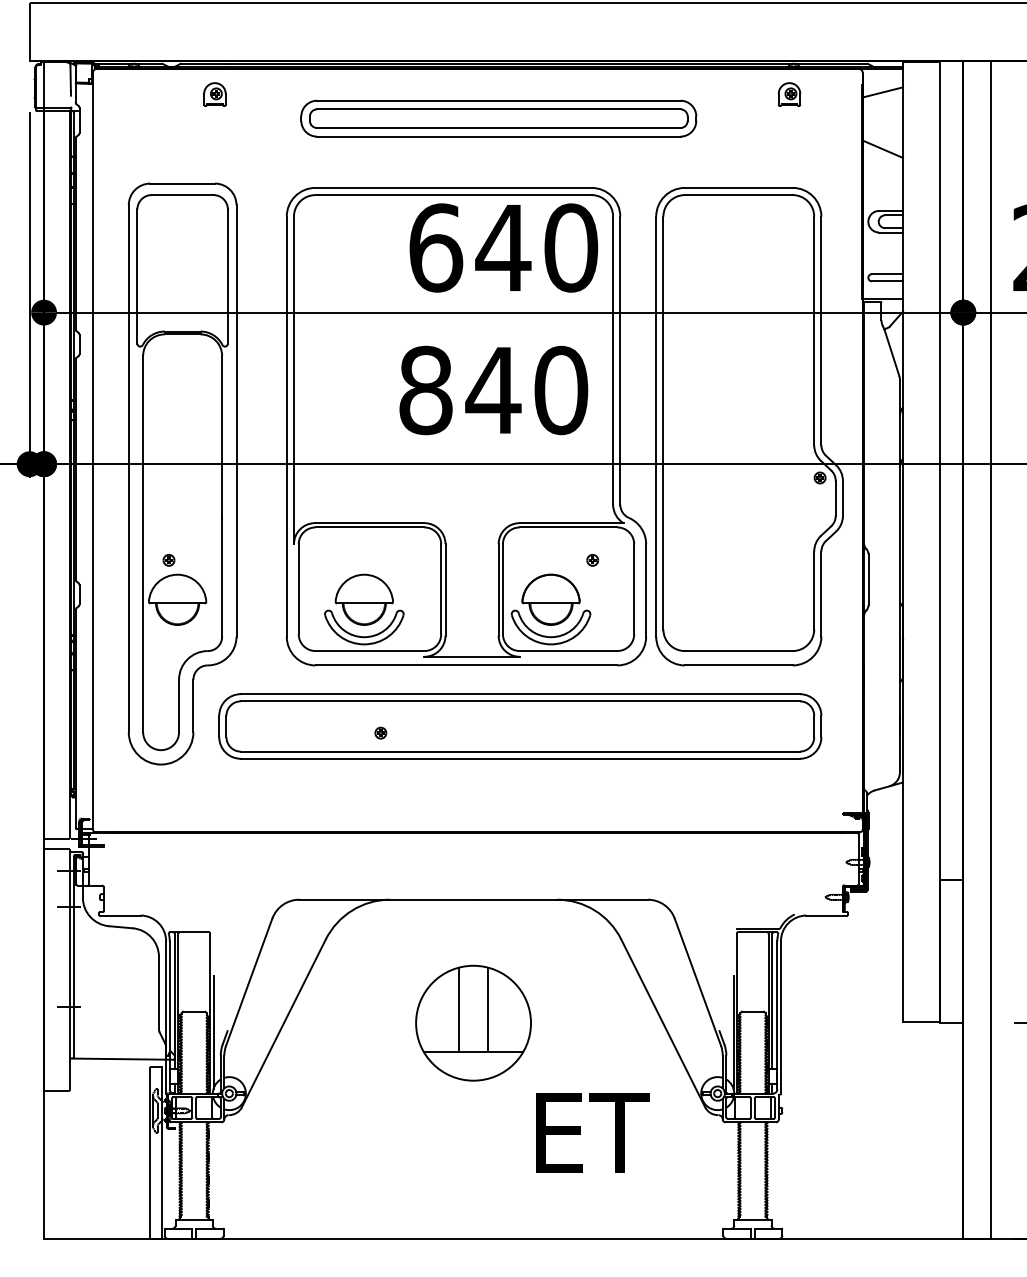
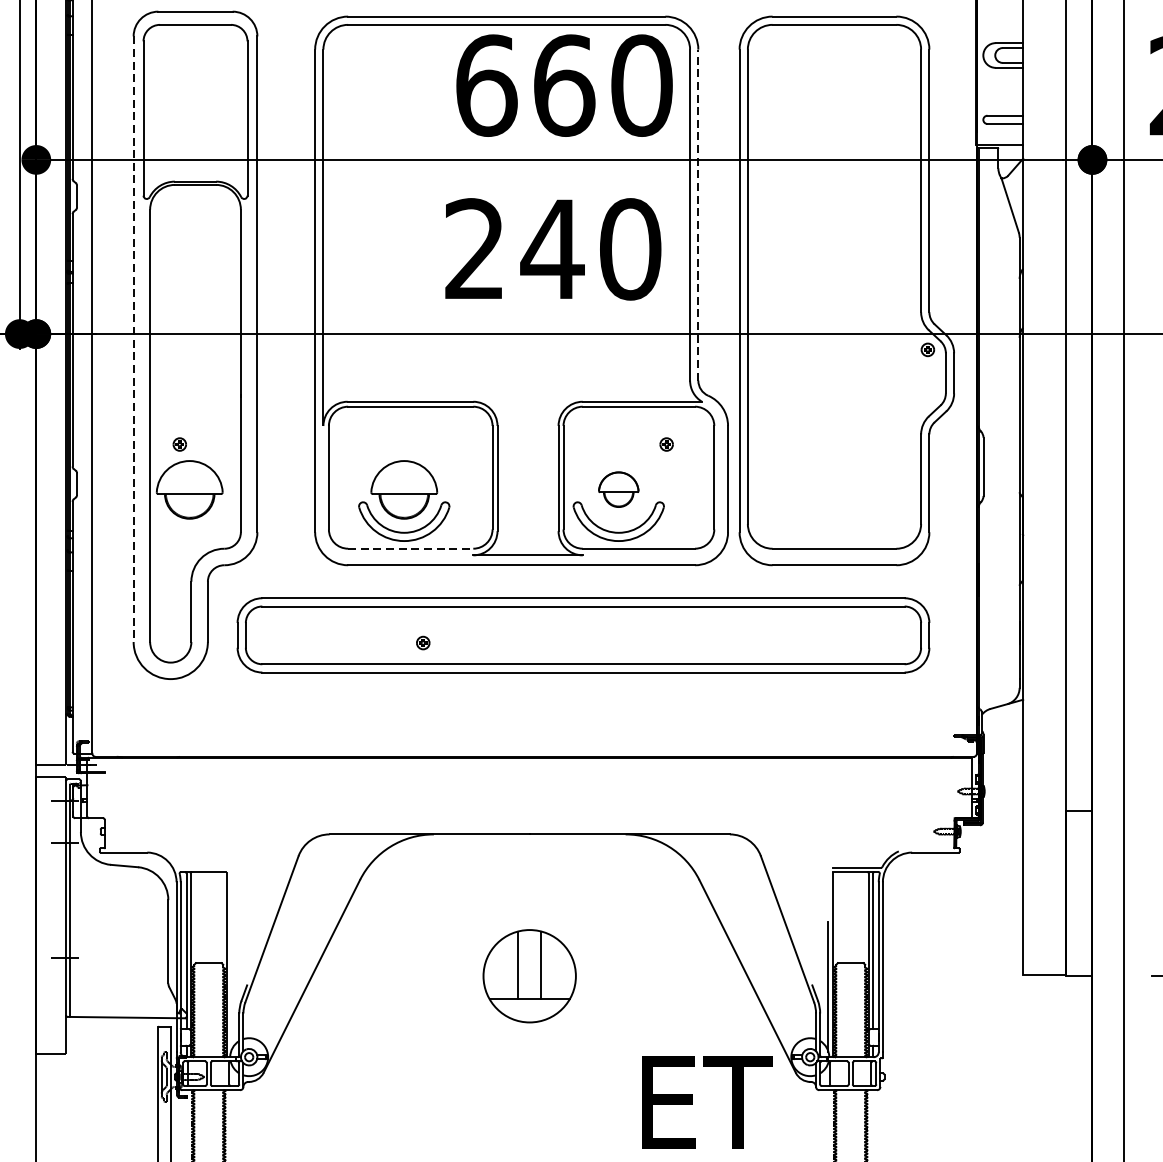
text: (503, 247) -> (564, 85), 640 -> 660
line: (620, 360) -> (698, 214), solid -> dashed
text: (425, 390) -> (474, 249), 840 -> 240
line: (128, 468) -> (133, 338), solid -> dashed
part: (550, 599) -> (618, 489), size x0.6
line: (370, 651) -> (411, 549), solid -> dashed
part: (473, 1022) -> (529, 975), size x0.7
line: (213, 1031) -> (230, 985), removed
text: (592, 1132) -> (706, 1101), moved

